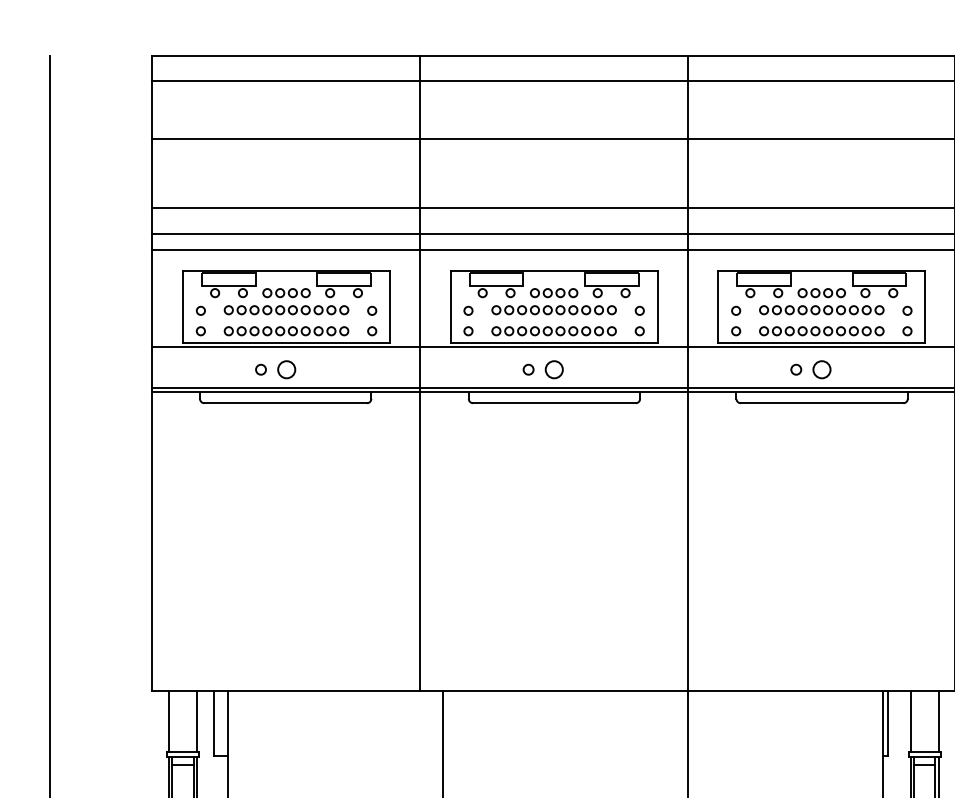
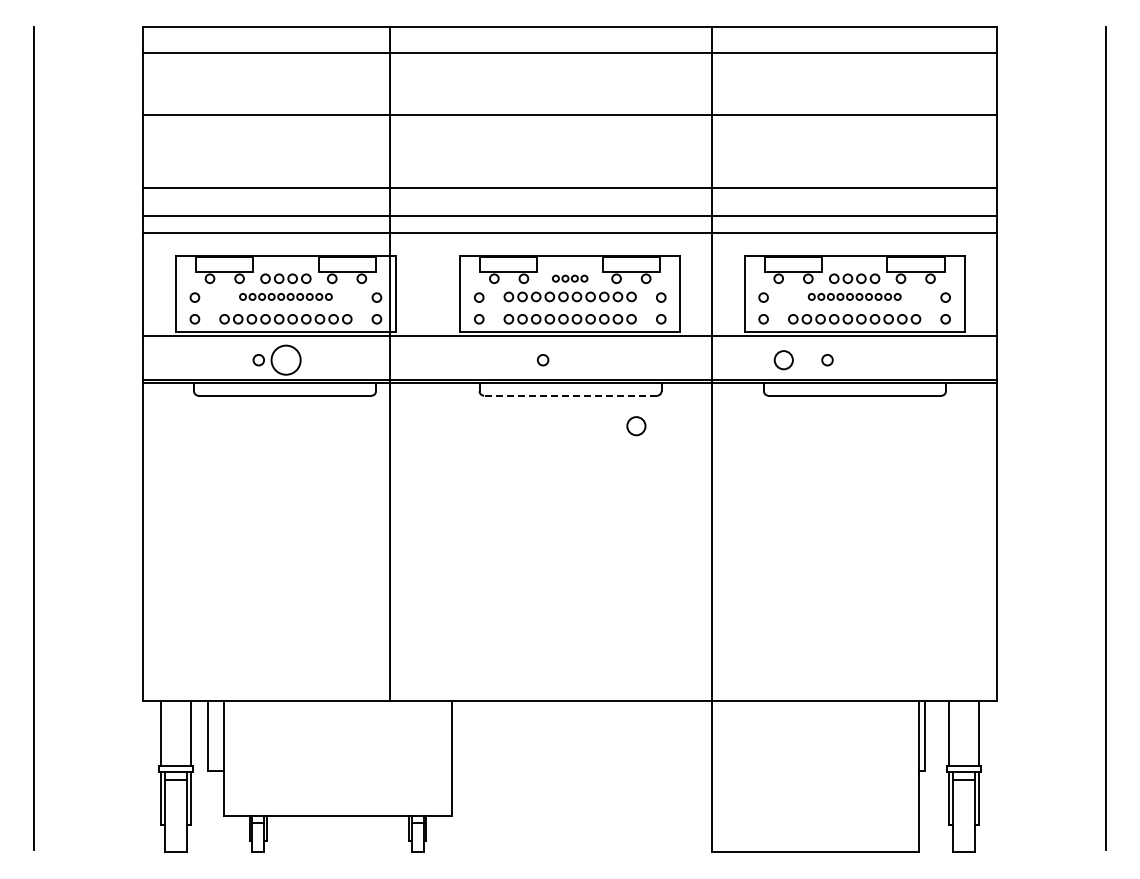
part: (553, 292) -> (569, 278), size x0.7
part: (286, 309) -> (285, 296), size x0.7
part: (821, 309) -> (854, 296), size x0.7
circle: (287, 370) -> (286, 360), size x1.6
circle: (554, 370) -> (636, 426), moved
circle: (821, 370) -> (783, 360), moved
line: (419, 372) -> (389, 363), moved
line: (554, 402) -> (570, 395), solid -> dashed

